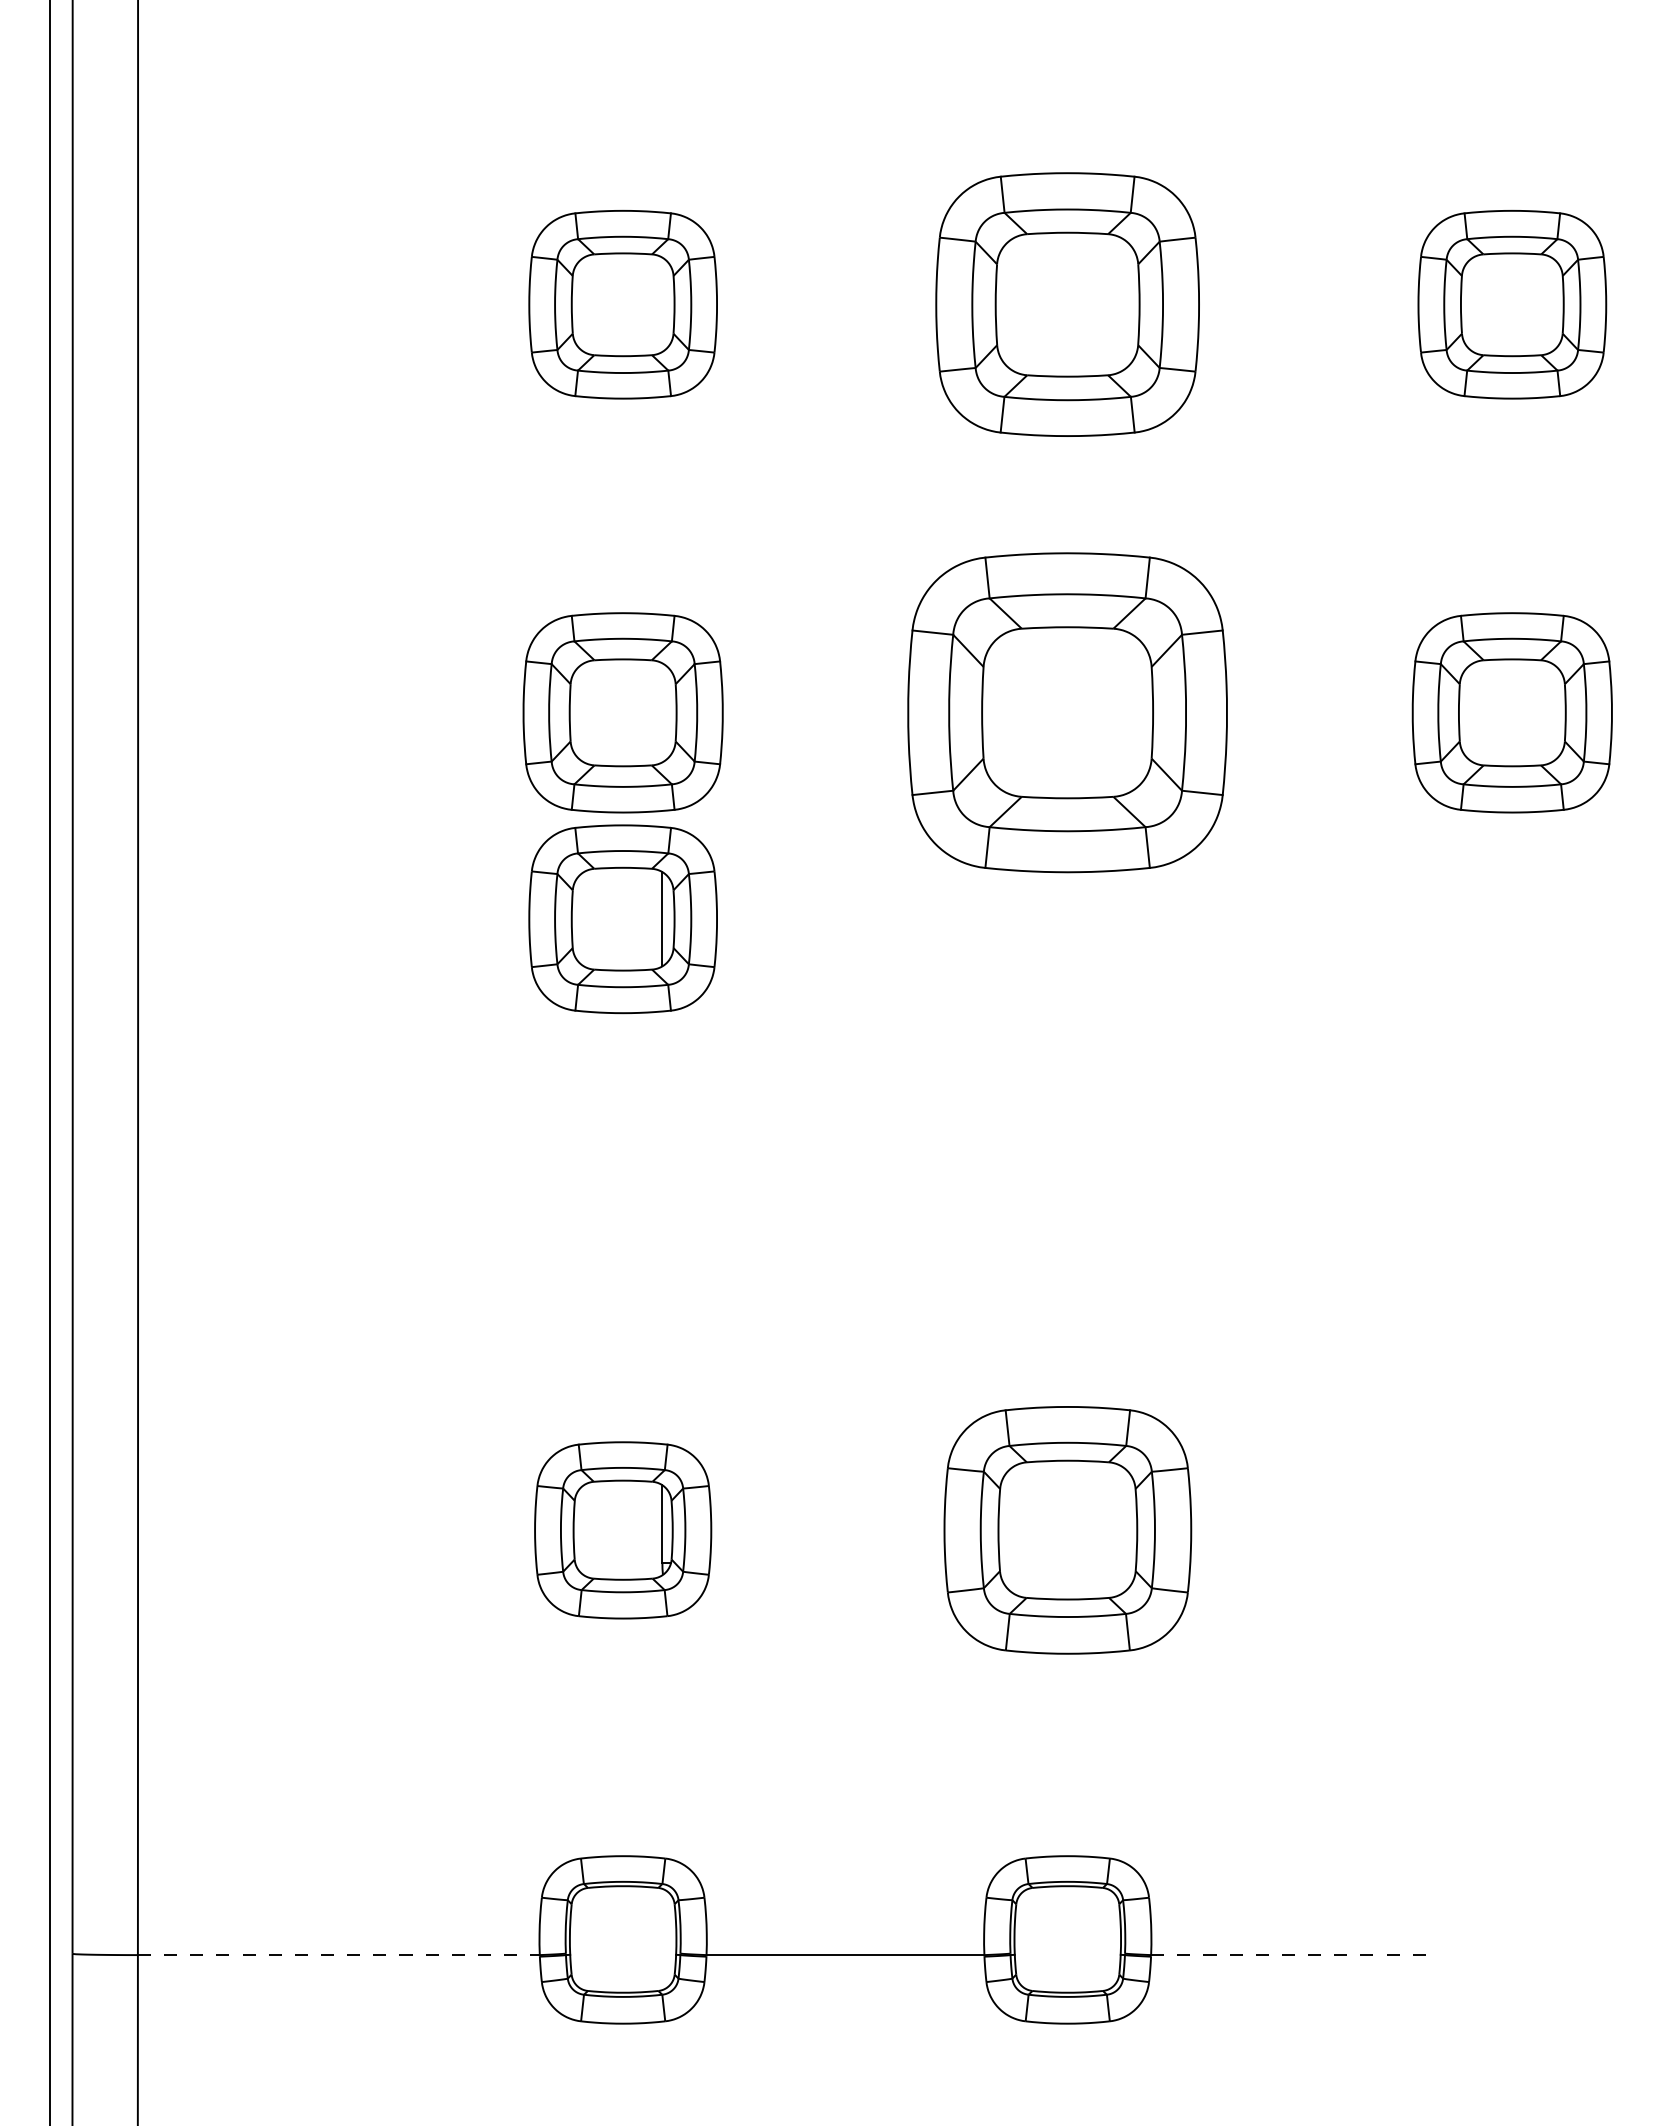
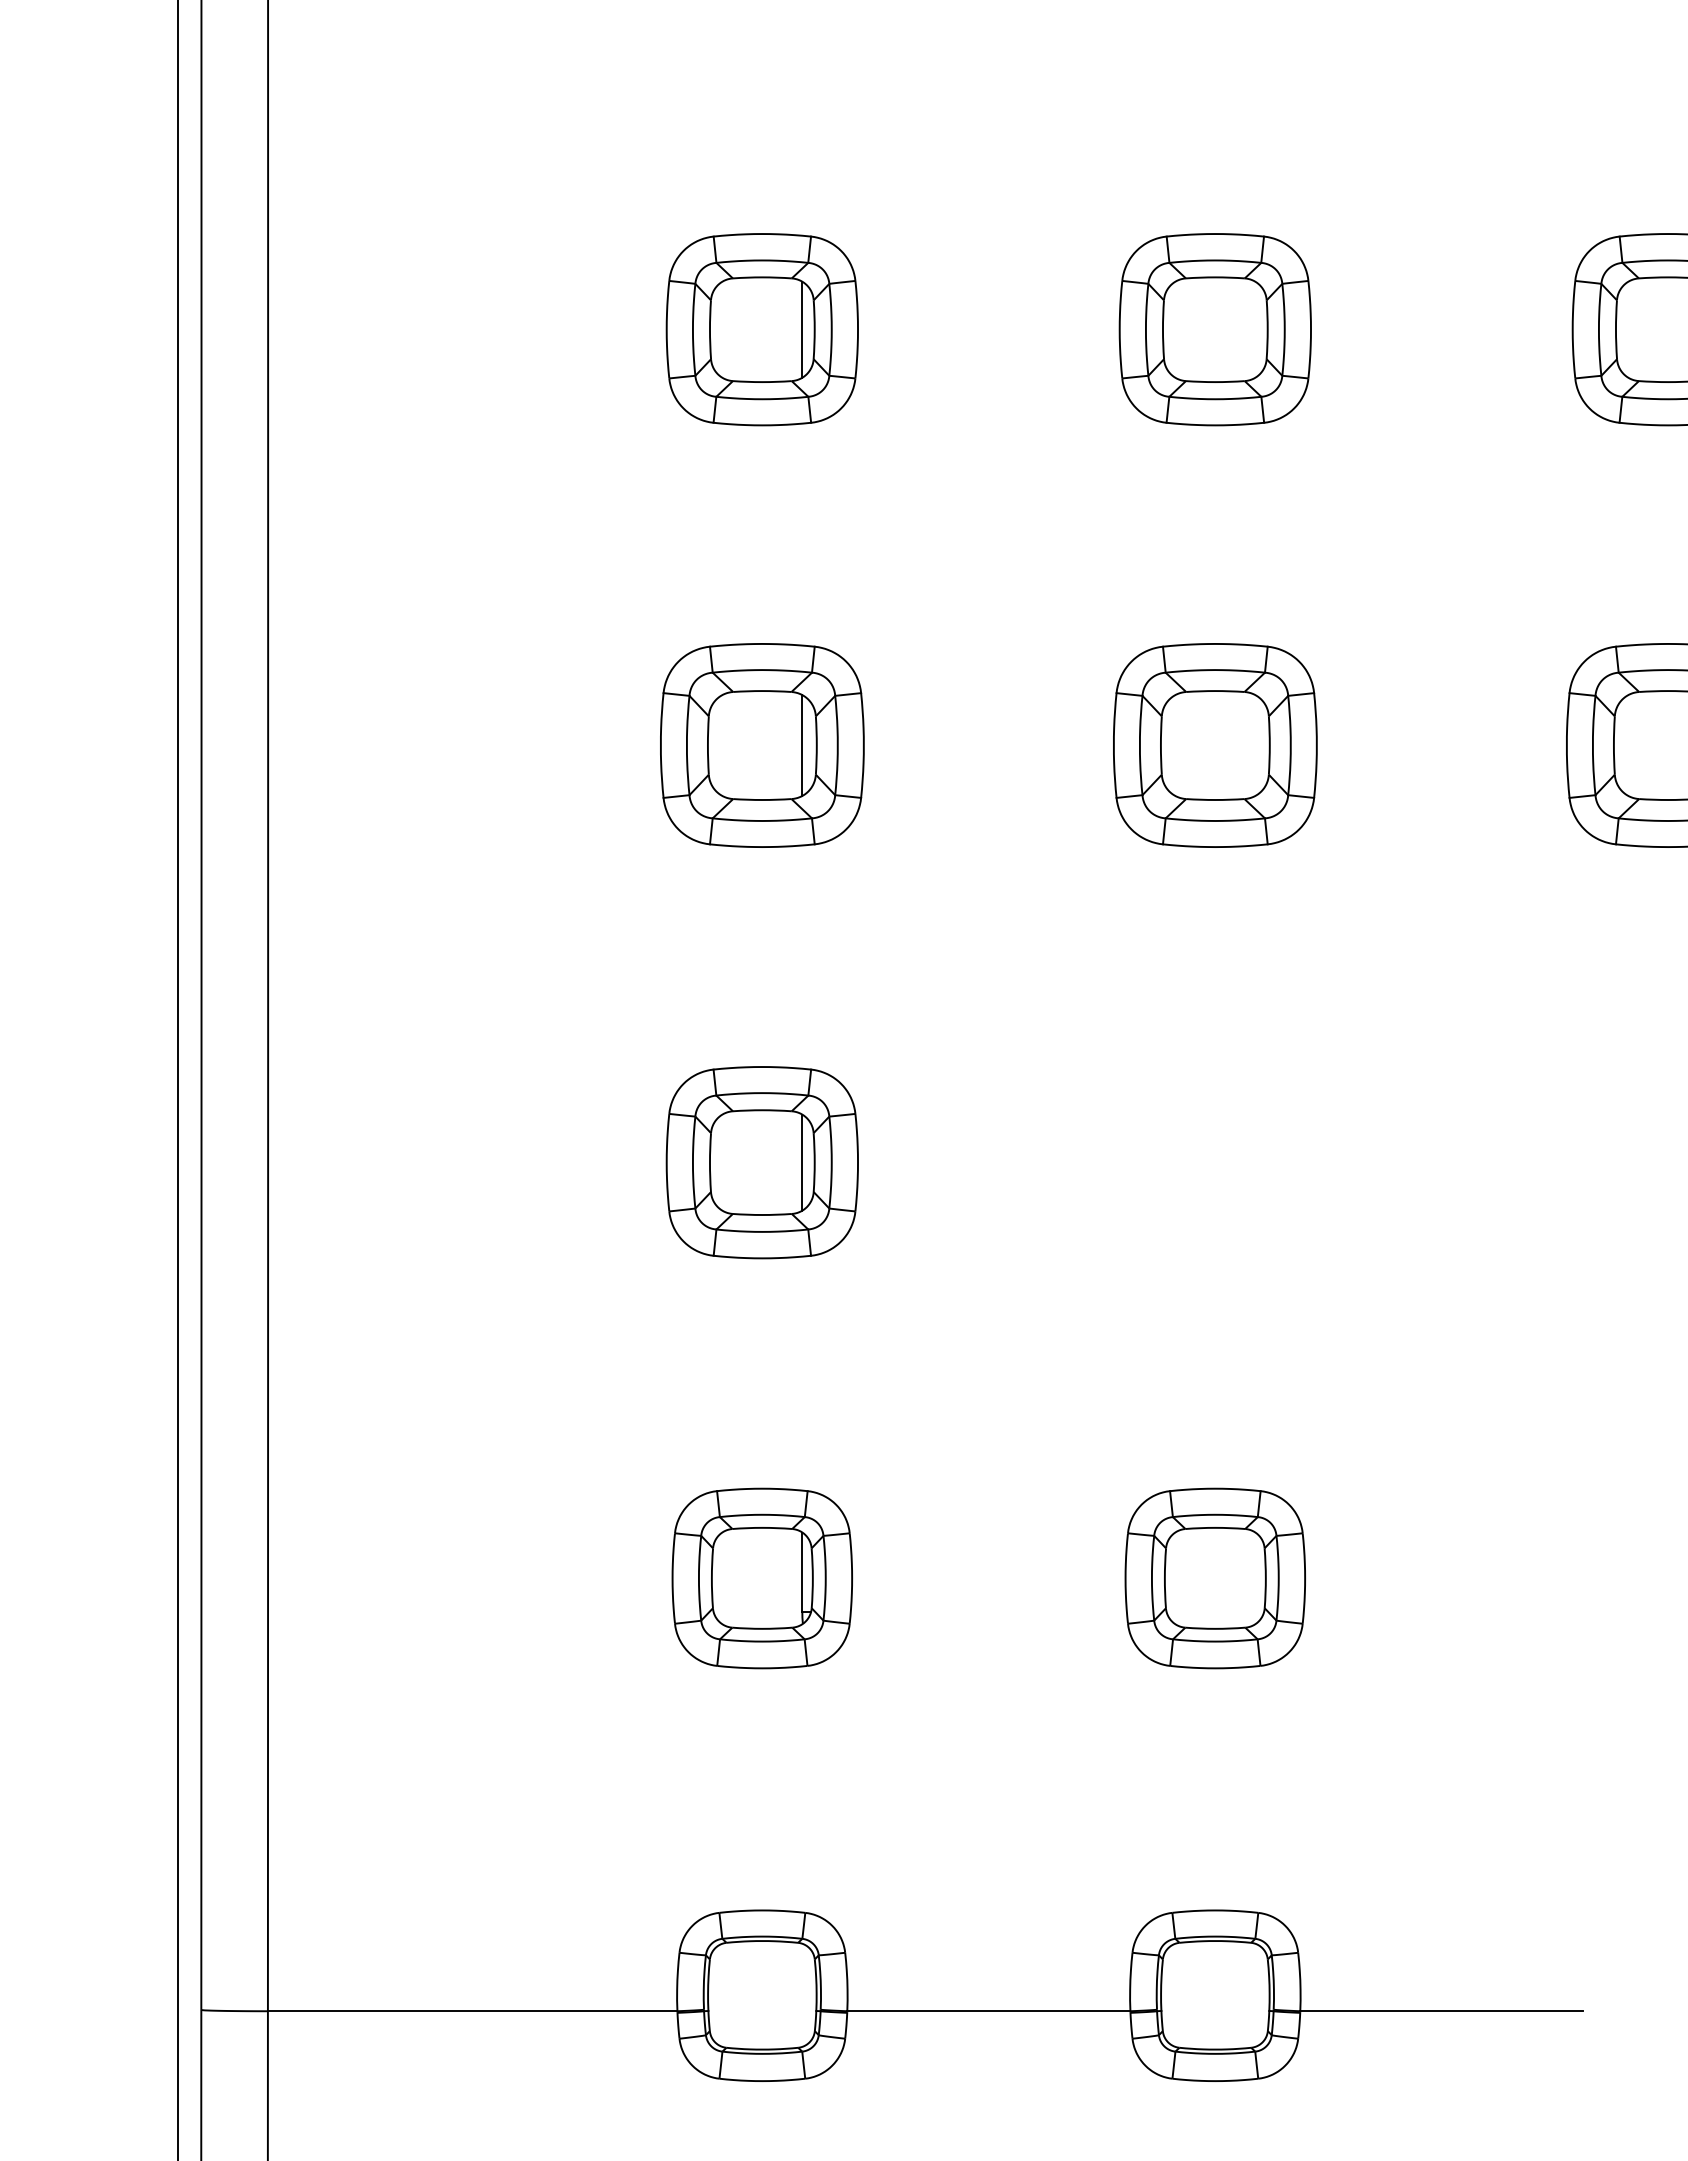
line: (662, 304) -> (802, 329), added
part: (1067, 304) -> (1215, 329), size x0.71
line: (662, 712) -> (802, 745), added
part: (1067, 712) -> (1215, 745), size x0.62
part: (622, 919) -> (761, 1162), moved
part: (1067, 1530) -> (1215, 1578), size x0.71
line: (338, 1955) -> (472, 2011), dashed -> solid
line: (1290, 1955) -> (1442, 2011), dashed -> solid

